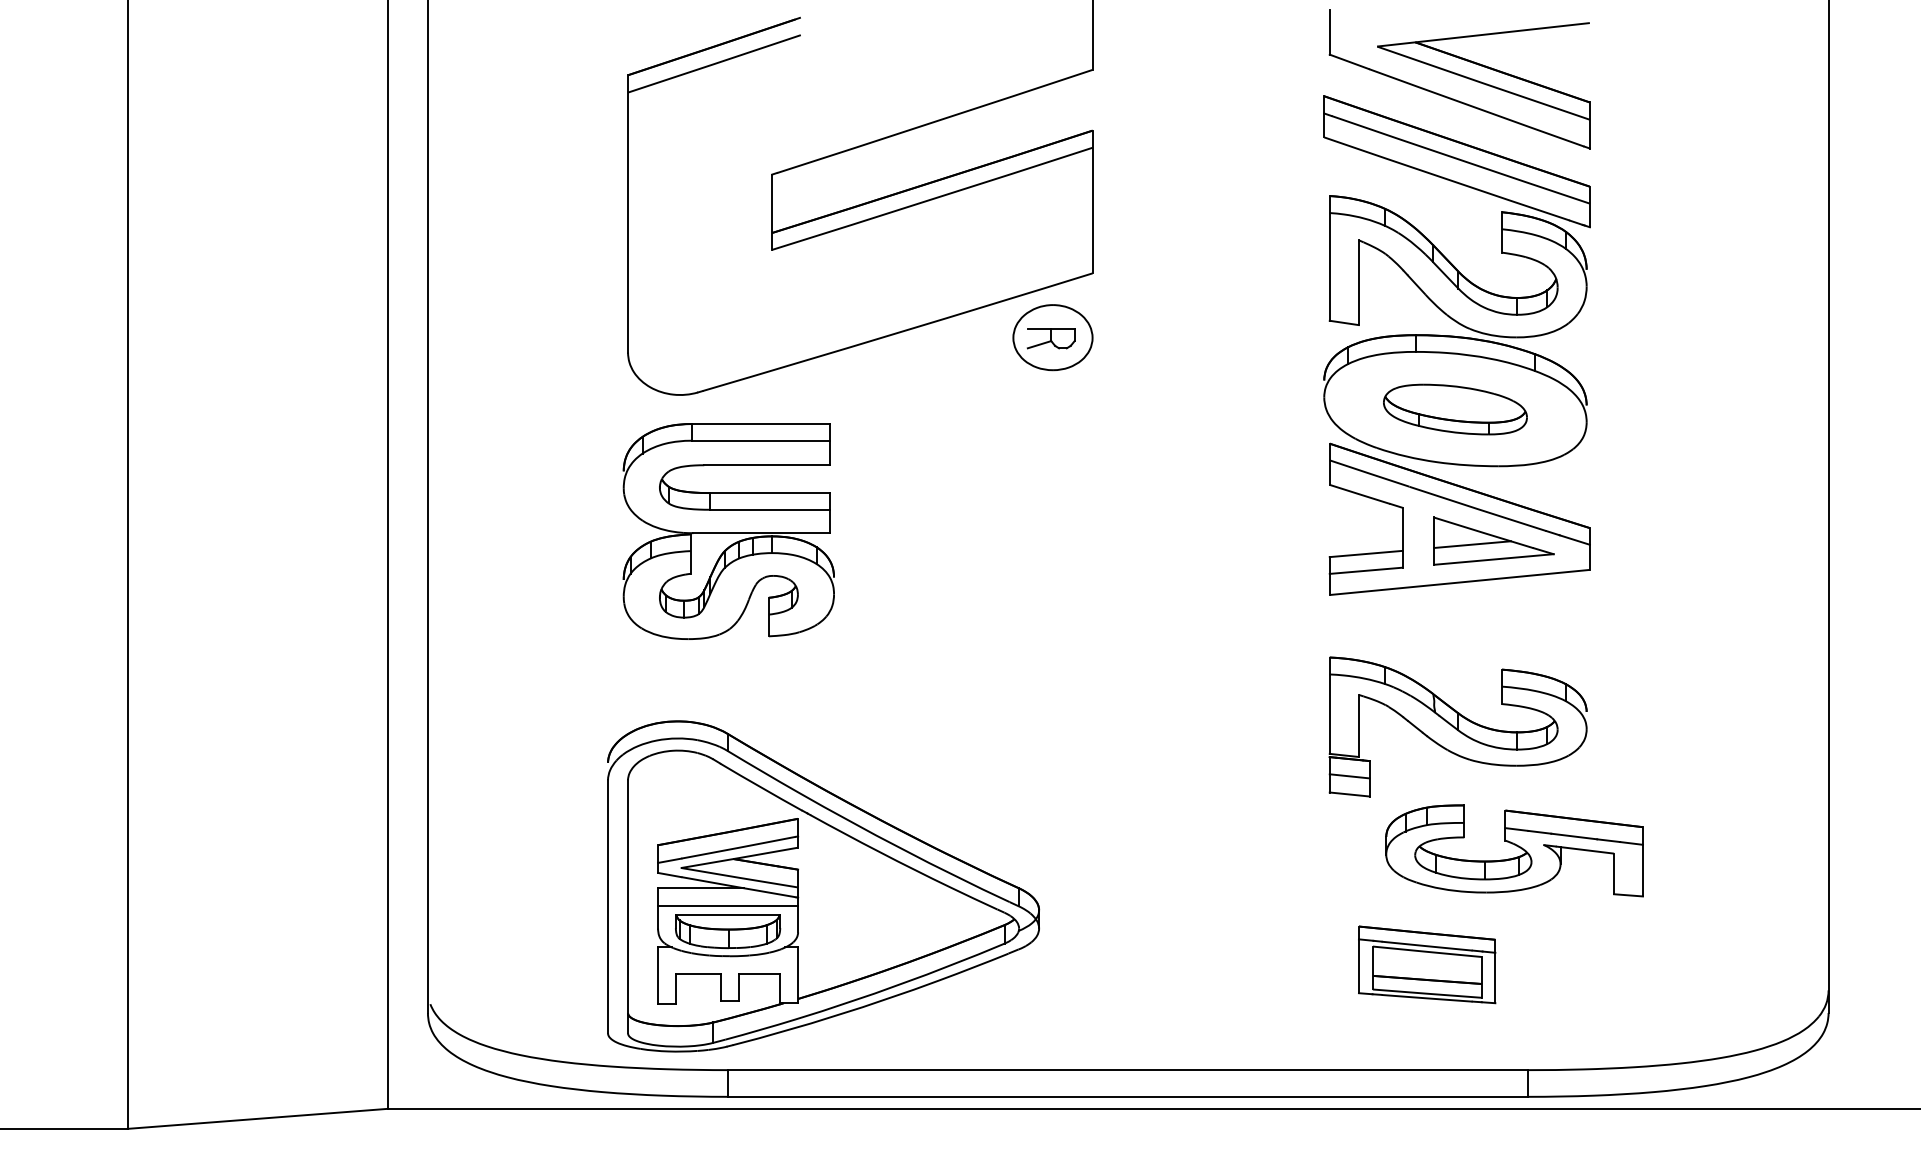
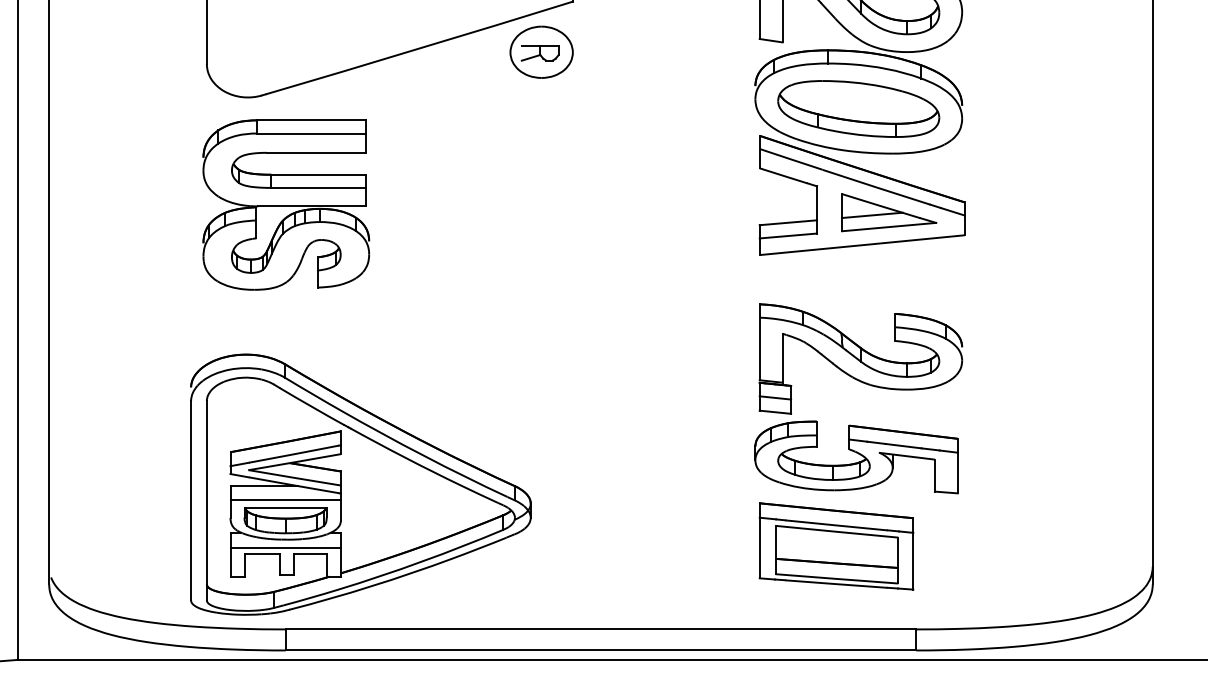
part: (1455, 409) -> (858, 108), size x1.43
part: (1514, 850) -> (856, 457), moved
part: (1426, 964) -> (835, 546), size x1.43
line: (728, 966) -> (286, 547), added

